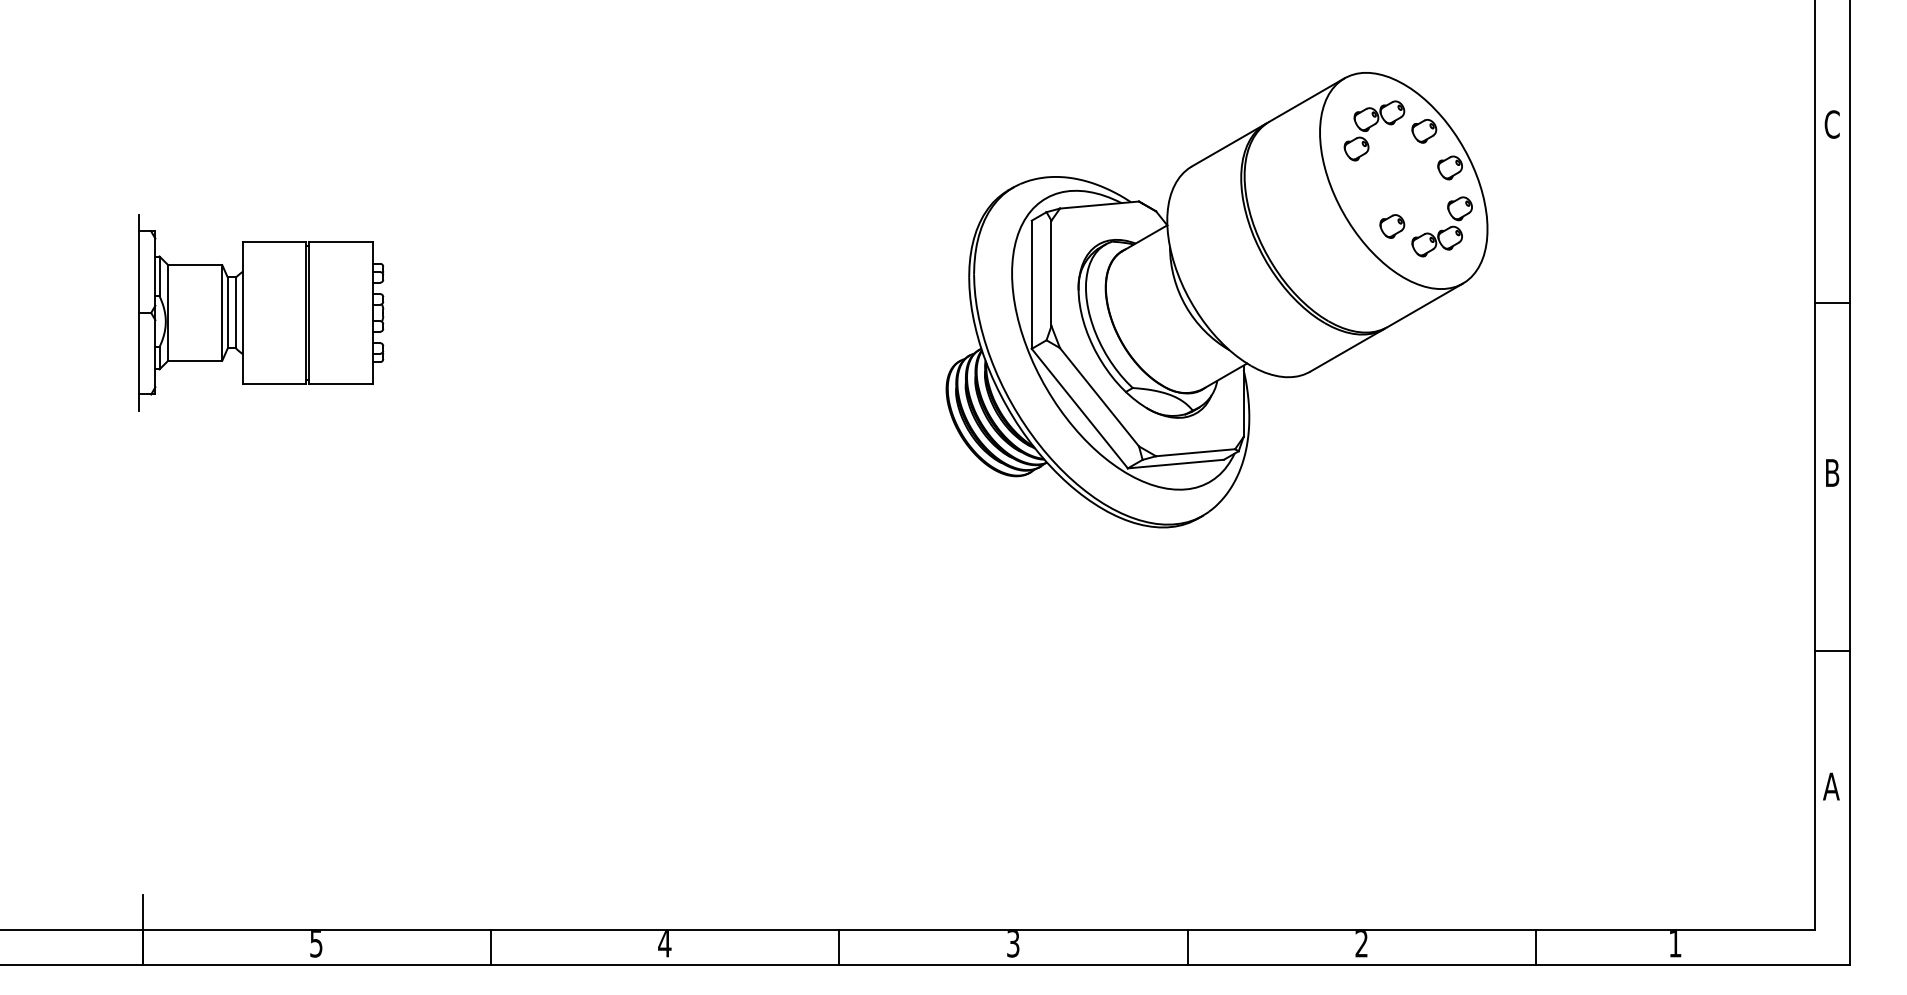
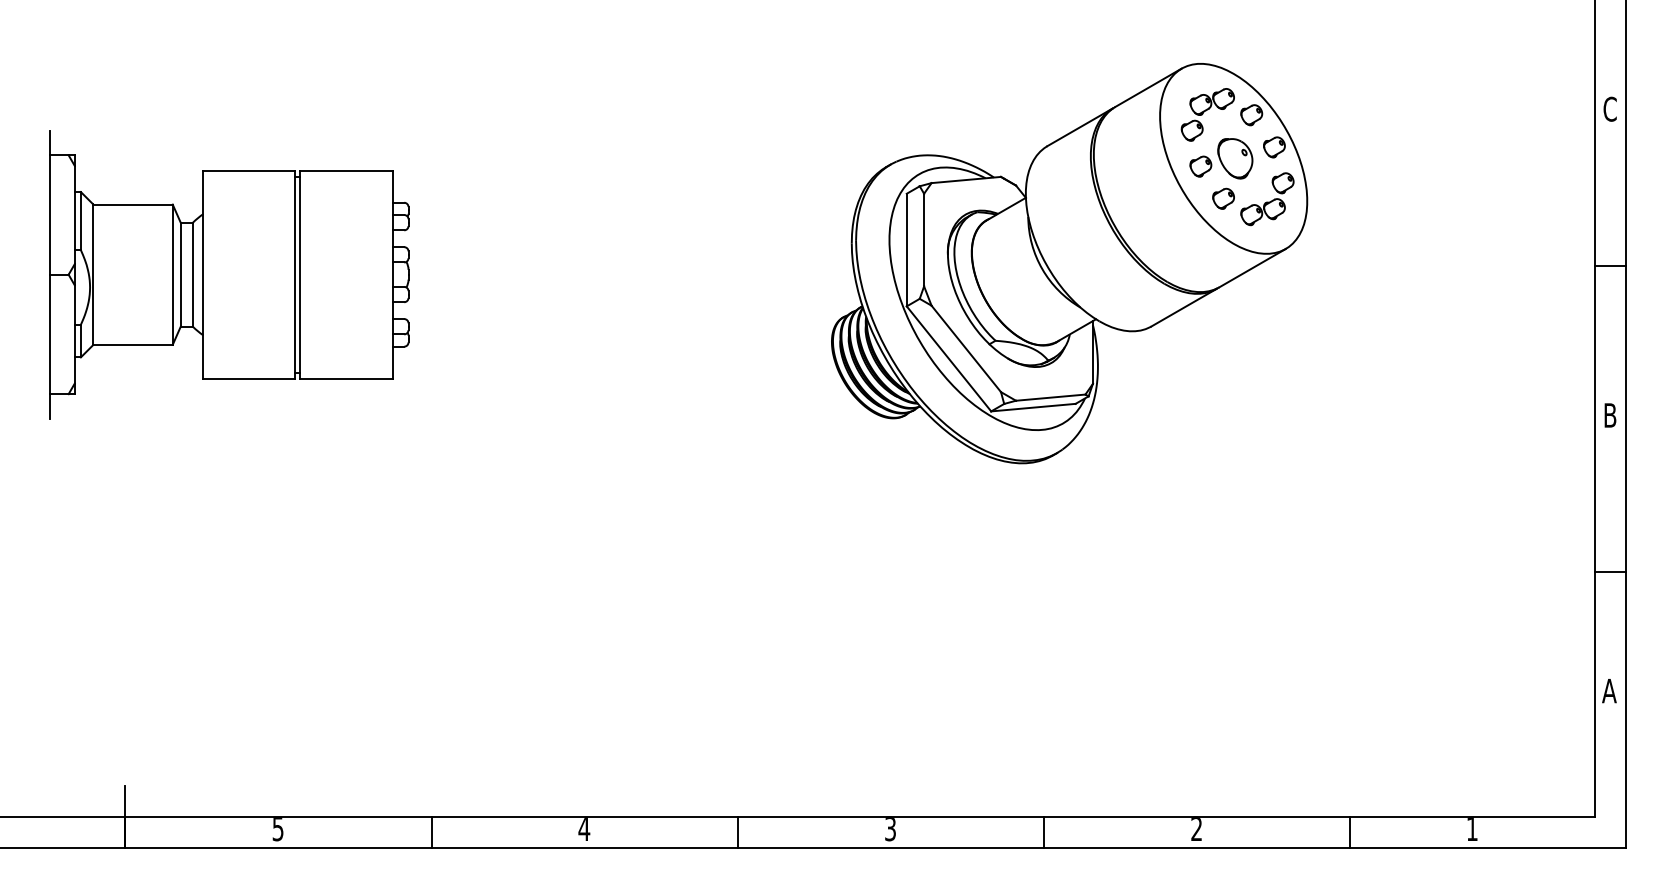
part: (1389, 180) -> (1221, 158), added
part: (261, 312) -> (229, 274), size x1.67

